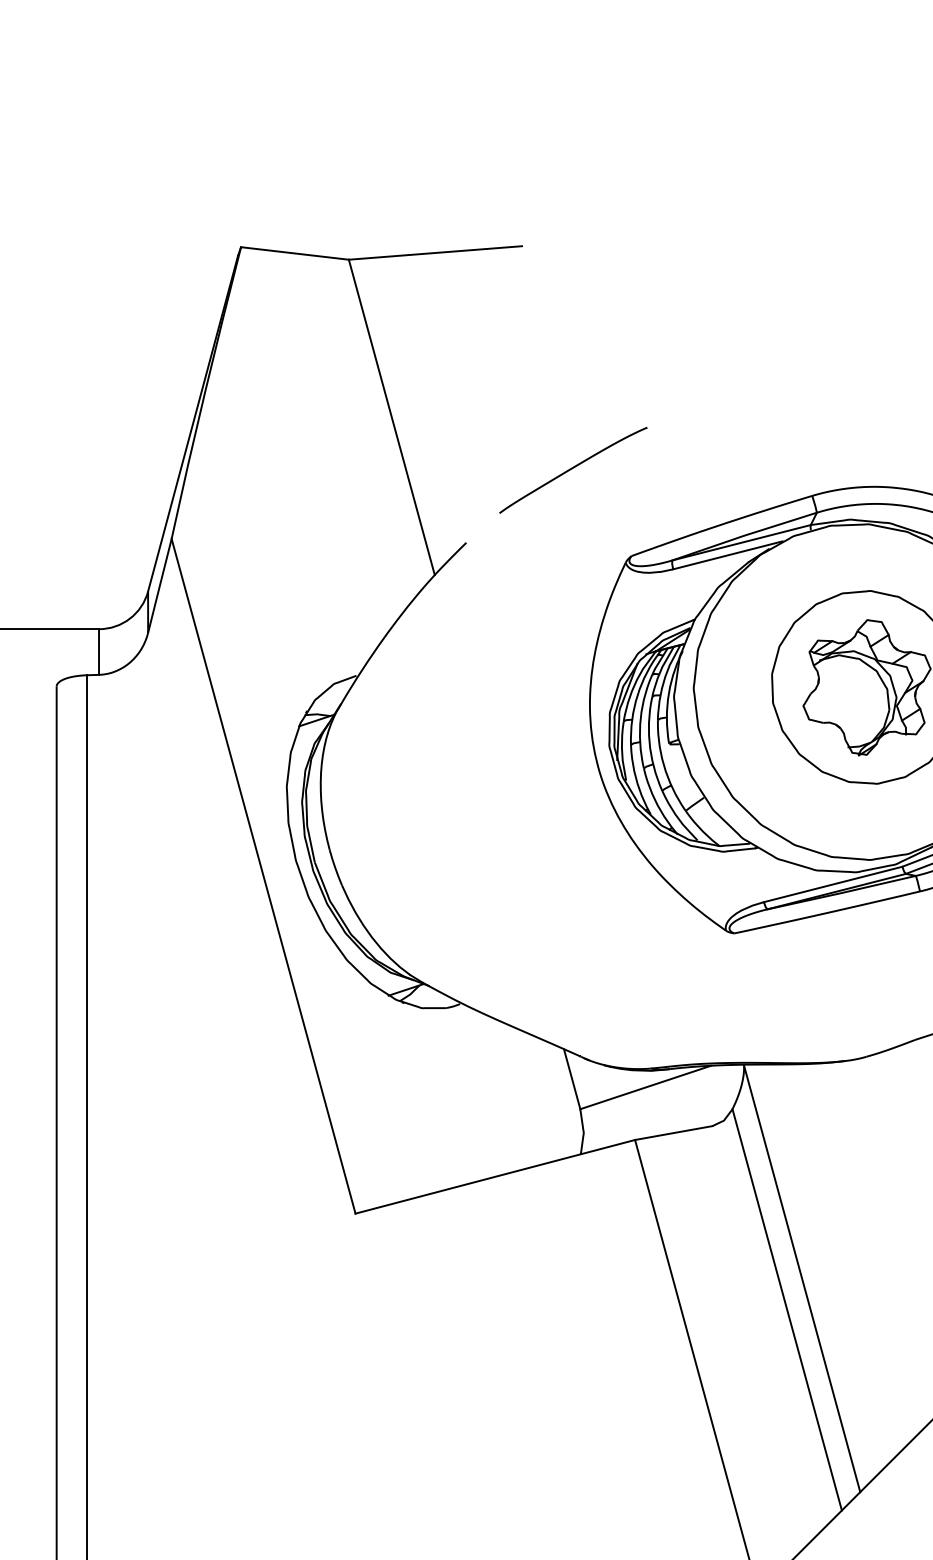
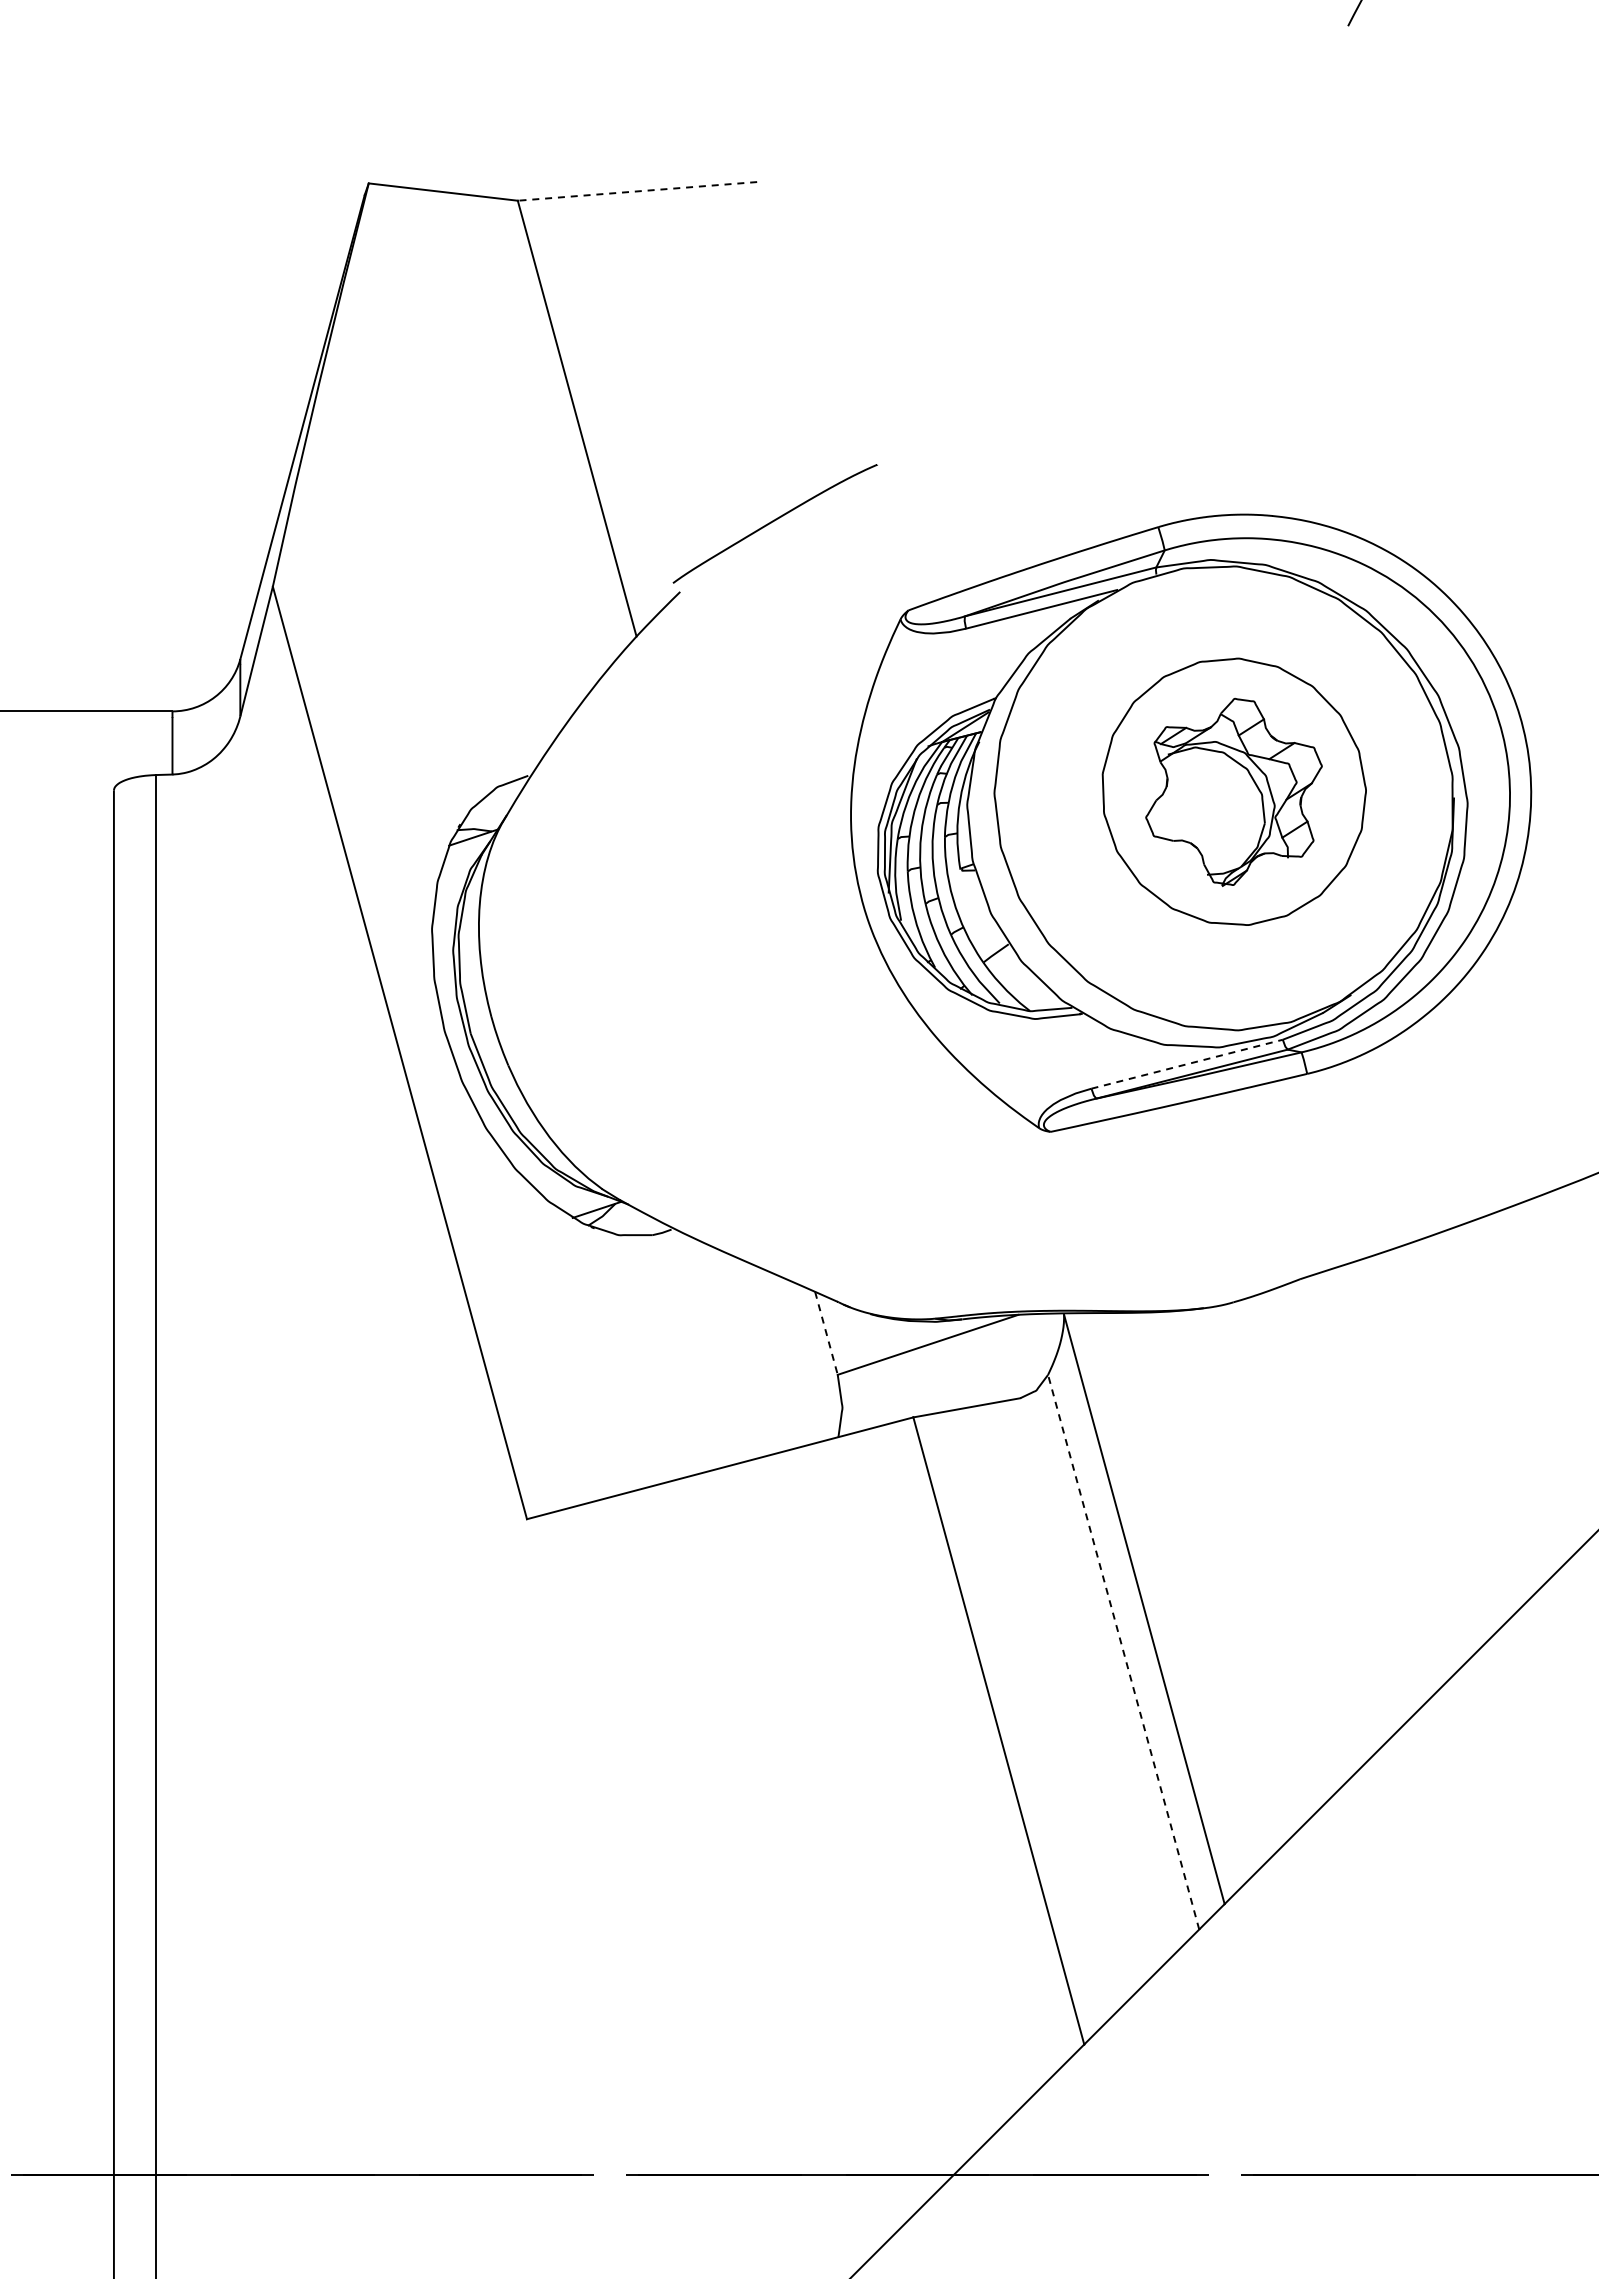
line: (434, 253) -> (636, 191), solid -> dashed
curve: (572, 469) -> (773, 522), moved
line: (833, 884) -> (1187, 1064), solid -> dashed
line: (572, 1079) -> (826, 1333), solid -> dashed
line: (787, 1309) -> (1123, 1651), solid -> dashed

